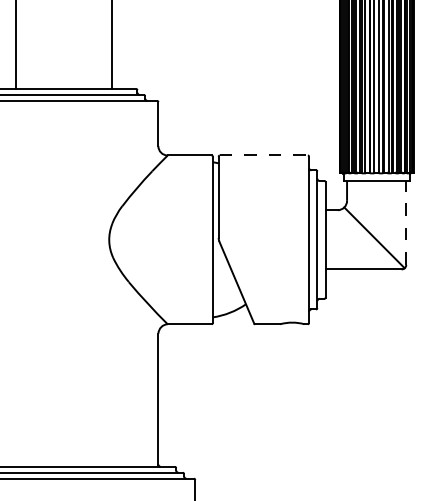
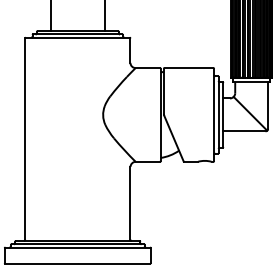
line: (264, 156) -> (189, 68), dashed -> solid
line: (406, 221) -> (268, 104), dashed -> solid

